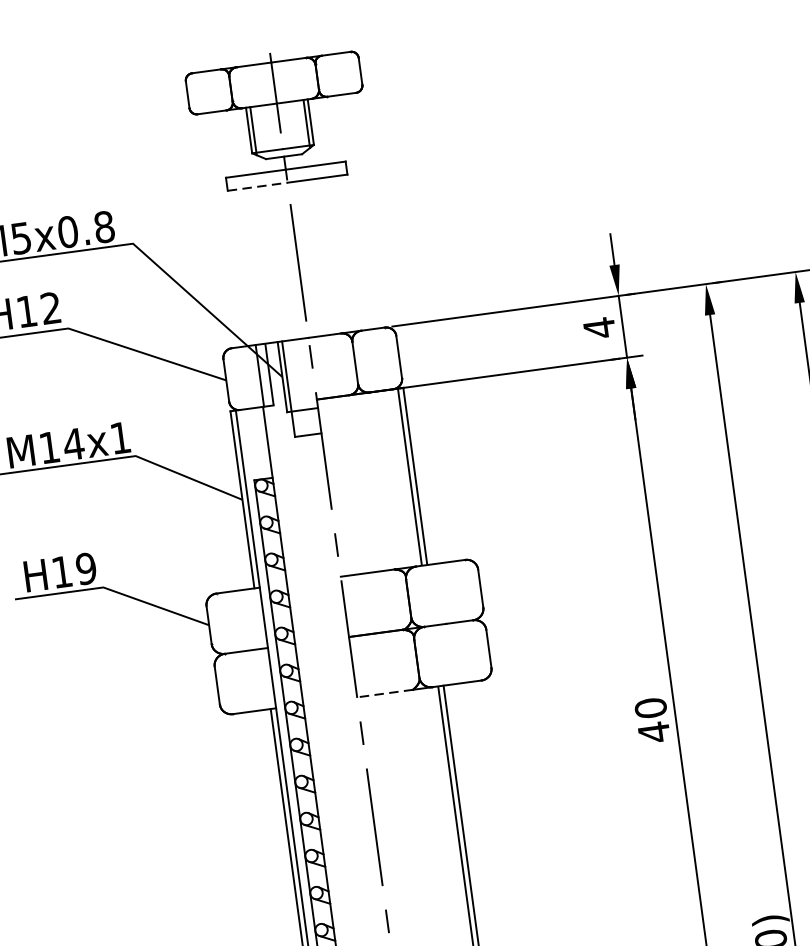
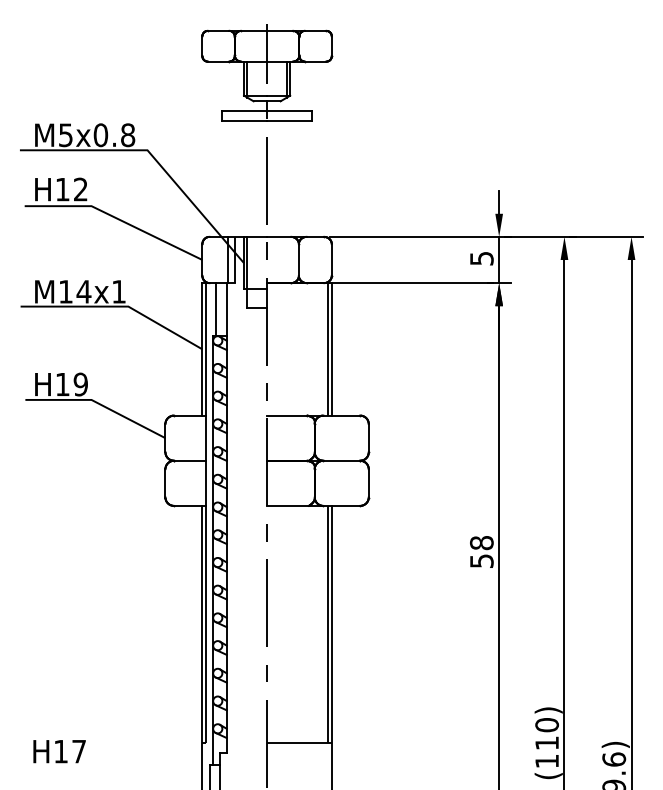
line: (258, 186) -> (245, 120), dashed -> solid
text: (598, 327) -> (481, 258), 4 -> 5
line: (254, 444) -> (216, 309), added
line: (385, 692) -> (288, 505), dashed -> solid
text: (652, 720) -> (481, 552), 40 -> 58

